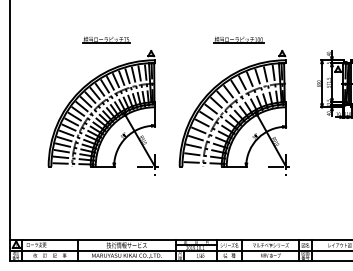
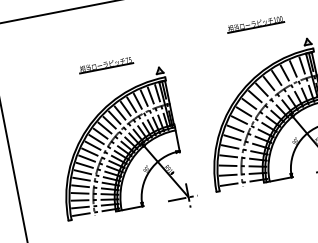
part: (238, 39) -> (255, 23), moved

